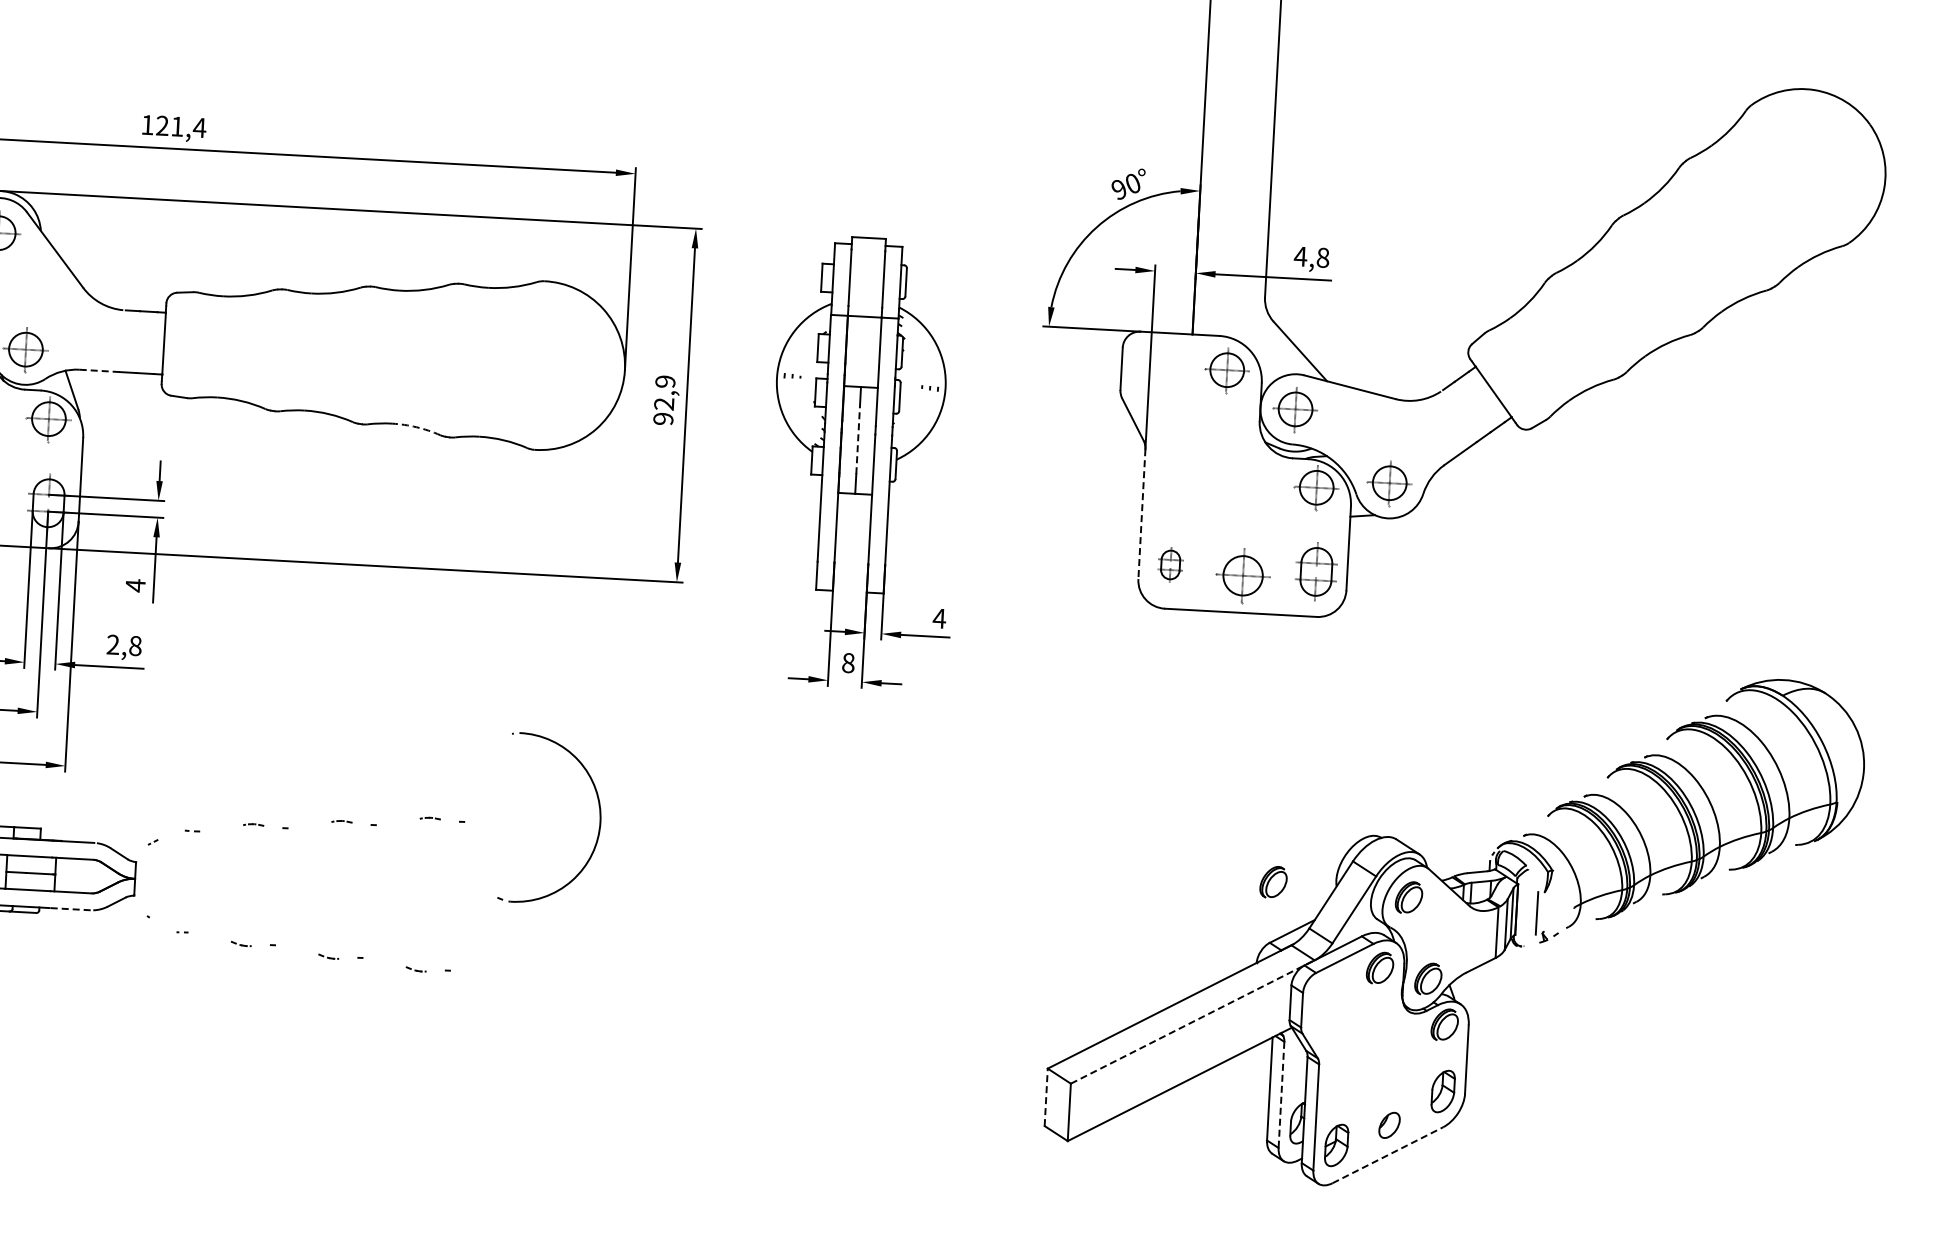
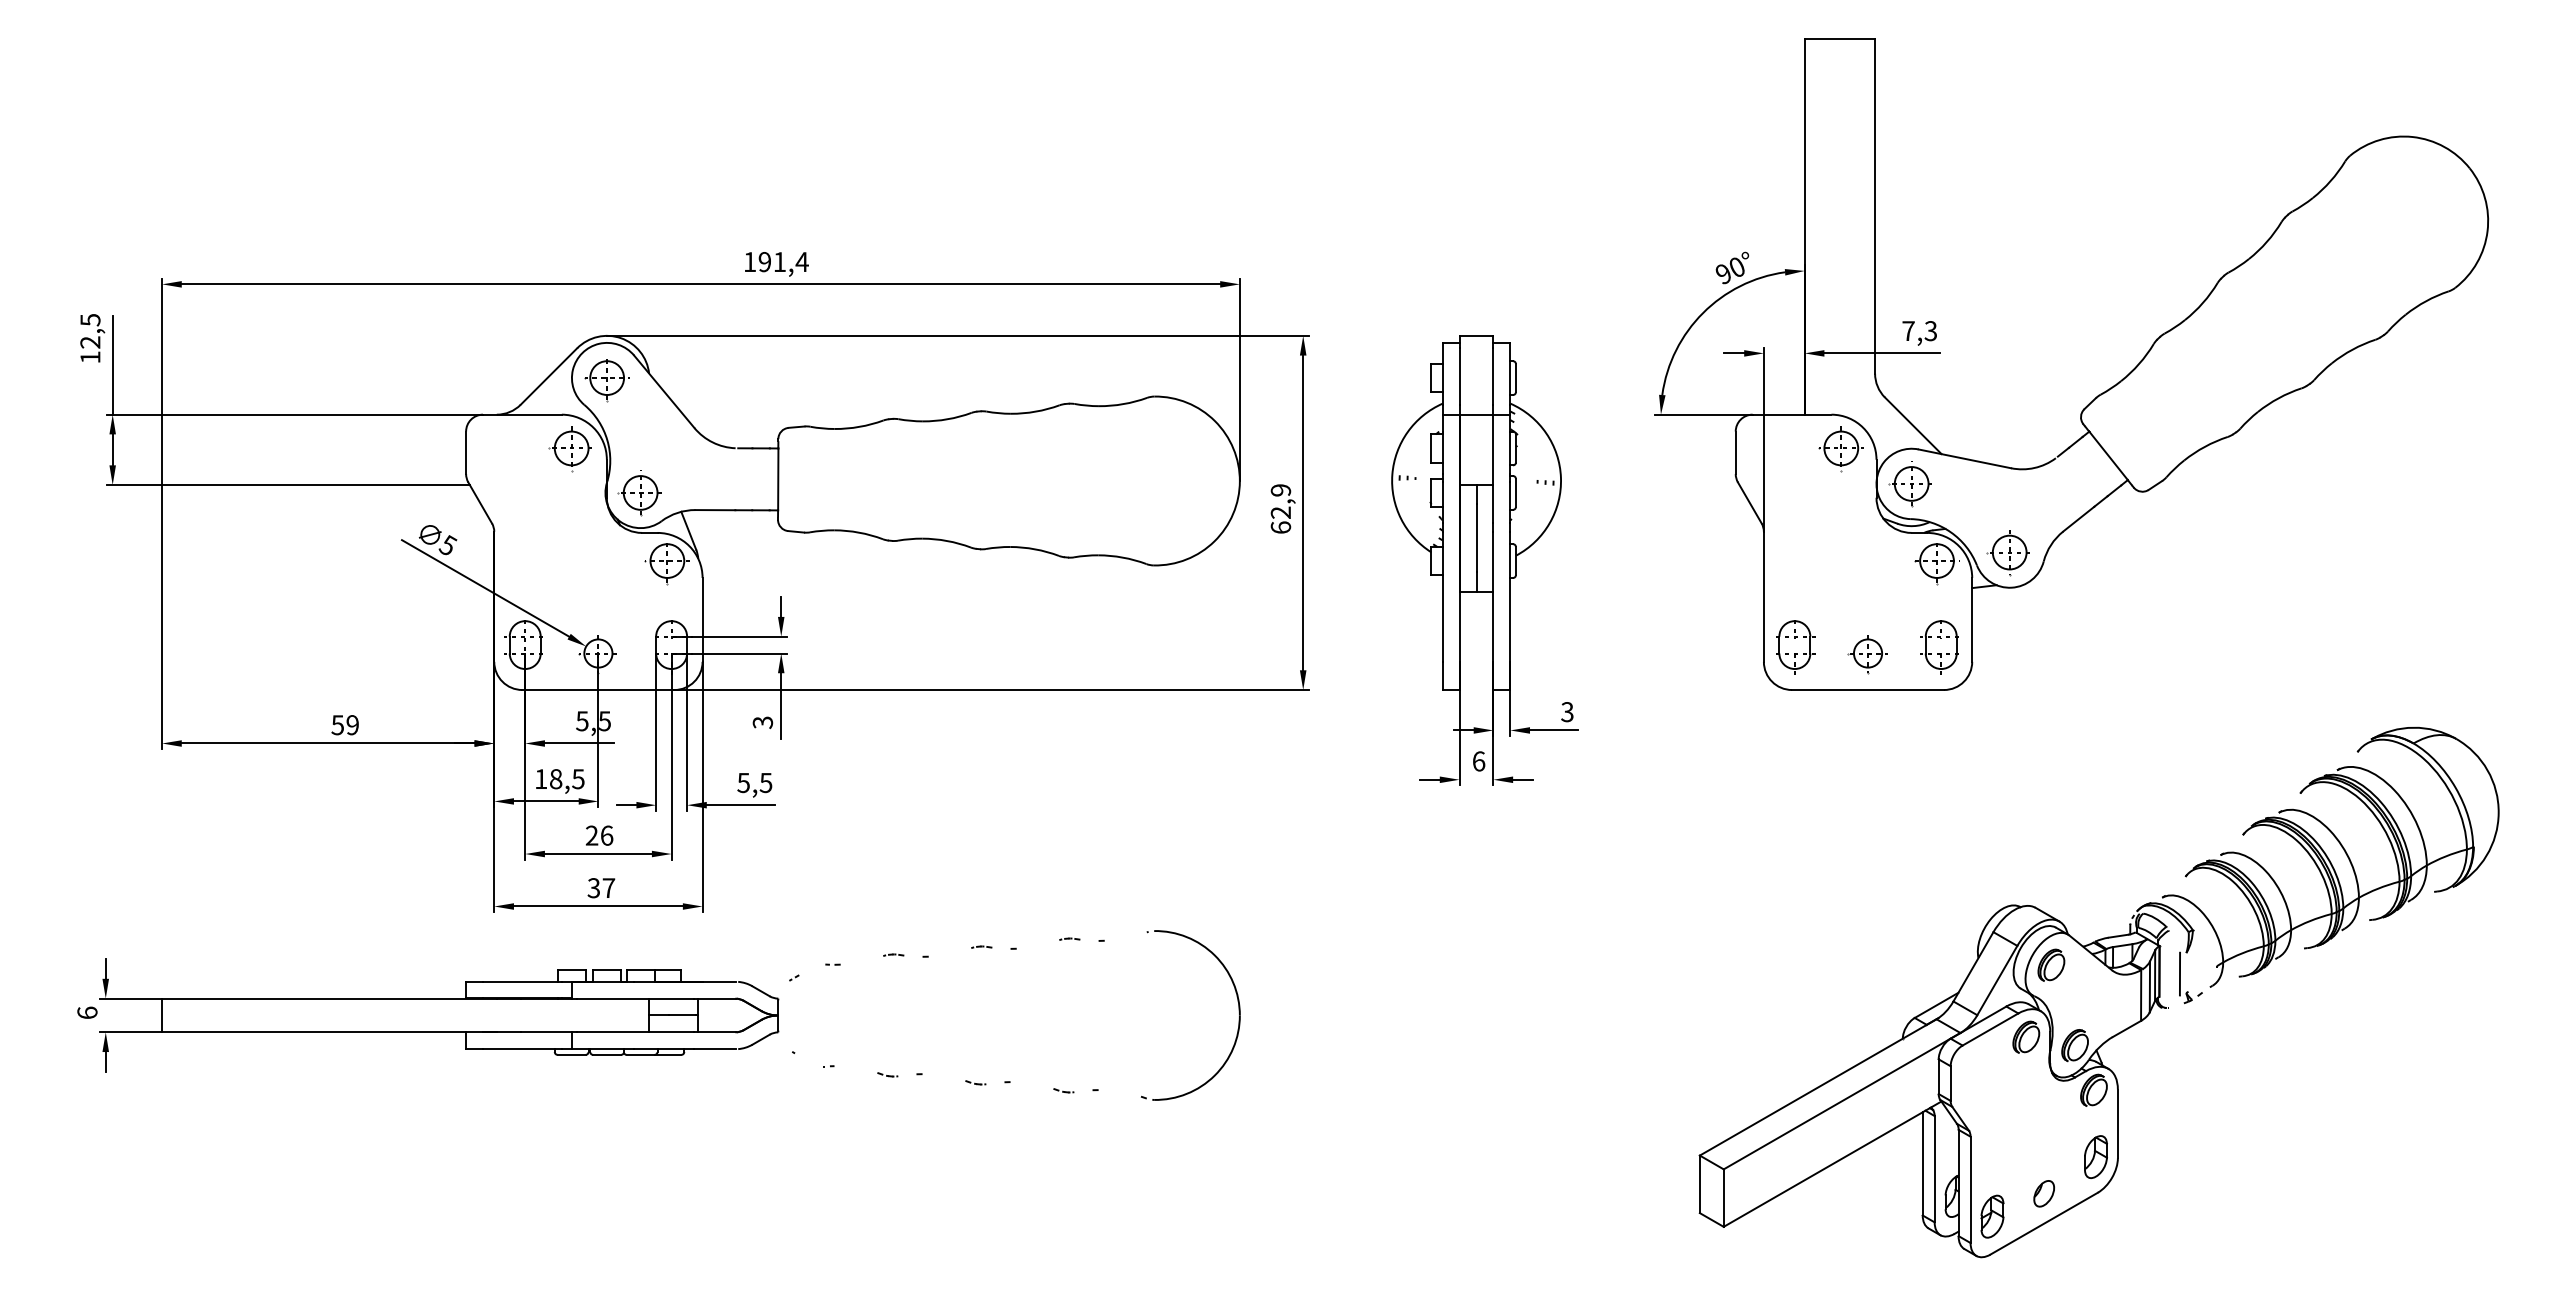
text: (162, 126) -> (764, 262), 121,4 -> 191,4
text: (1311, 257) -> (1919, 331), 4,8 -> 7,3
line: (99, 371) -> (715, 510), dashed -> solid
text: (662, 418) -> (1280, 527), 92,9 -> 62,9
arc: (417, 427) -> (1035, 549), dashed -> solid
line: (858, 439) -> (1476, 537), dashed -> solid
line: (1141, 514) -> (1763, 597), dashed -> solid
part: (1170, 566) -> (1795, 647), size x1.67
part: (1242, 577) -> (1867, 654), size x0.71
text: (135, 585) -> (762, 722), 4 -> 3
text: (939, 619) -> (1567, 712), 4 -> 3
text: (123, 644) -> (754, 782), 2,8 -> 5,5
text: (848, 663) -> (1478, 761), 8 -> 6
part: (599, 818) -> (1238, 1012), moved
part: (1273, 881) -> (1915, 956), removed
line: (70, 909) -> (715, 1049), dashed -> solid
line: (1193, 1022) -> (1842, 1101), dashed -> solid
line: (1281, 1095) -> (1934, 1169), dashed -> solid
line: (1045, 1097) -> (1699, 1184), dashed -> solid
line: (1388, 1155) -> (2044, 1223), dashed -> solid

